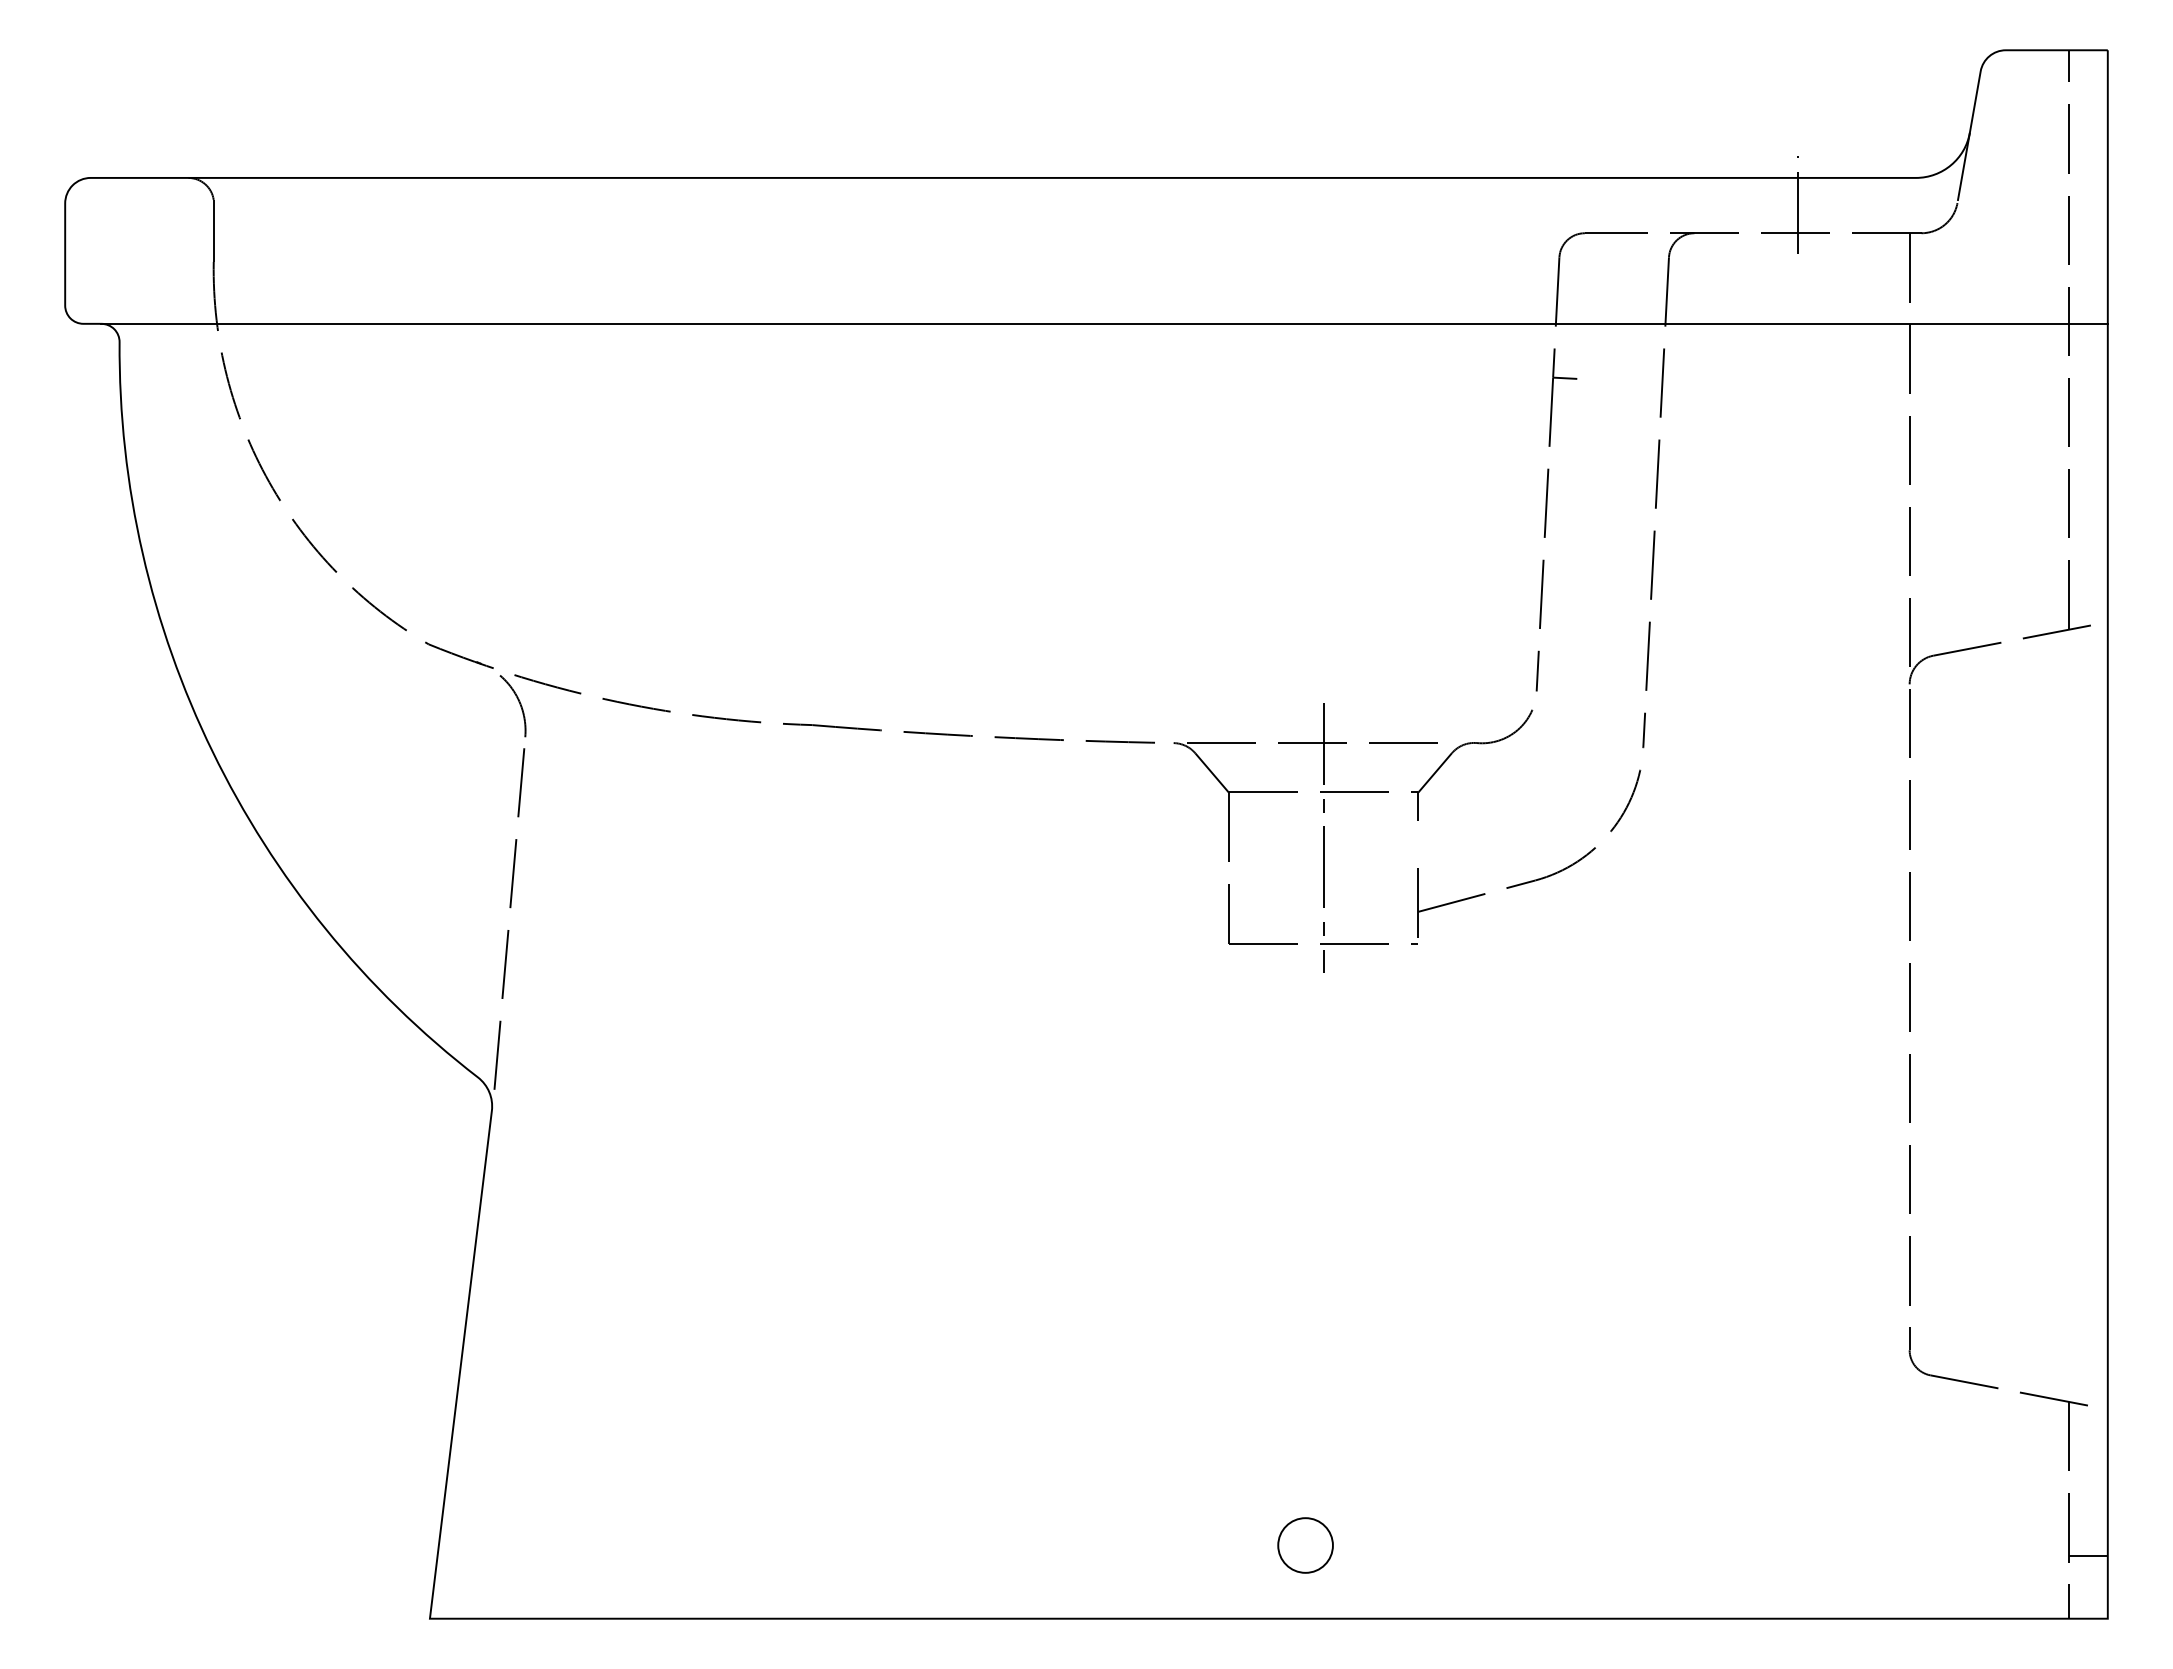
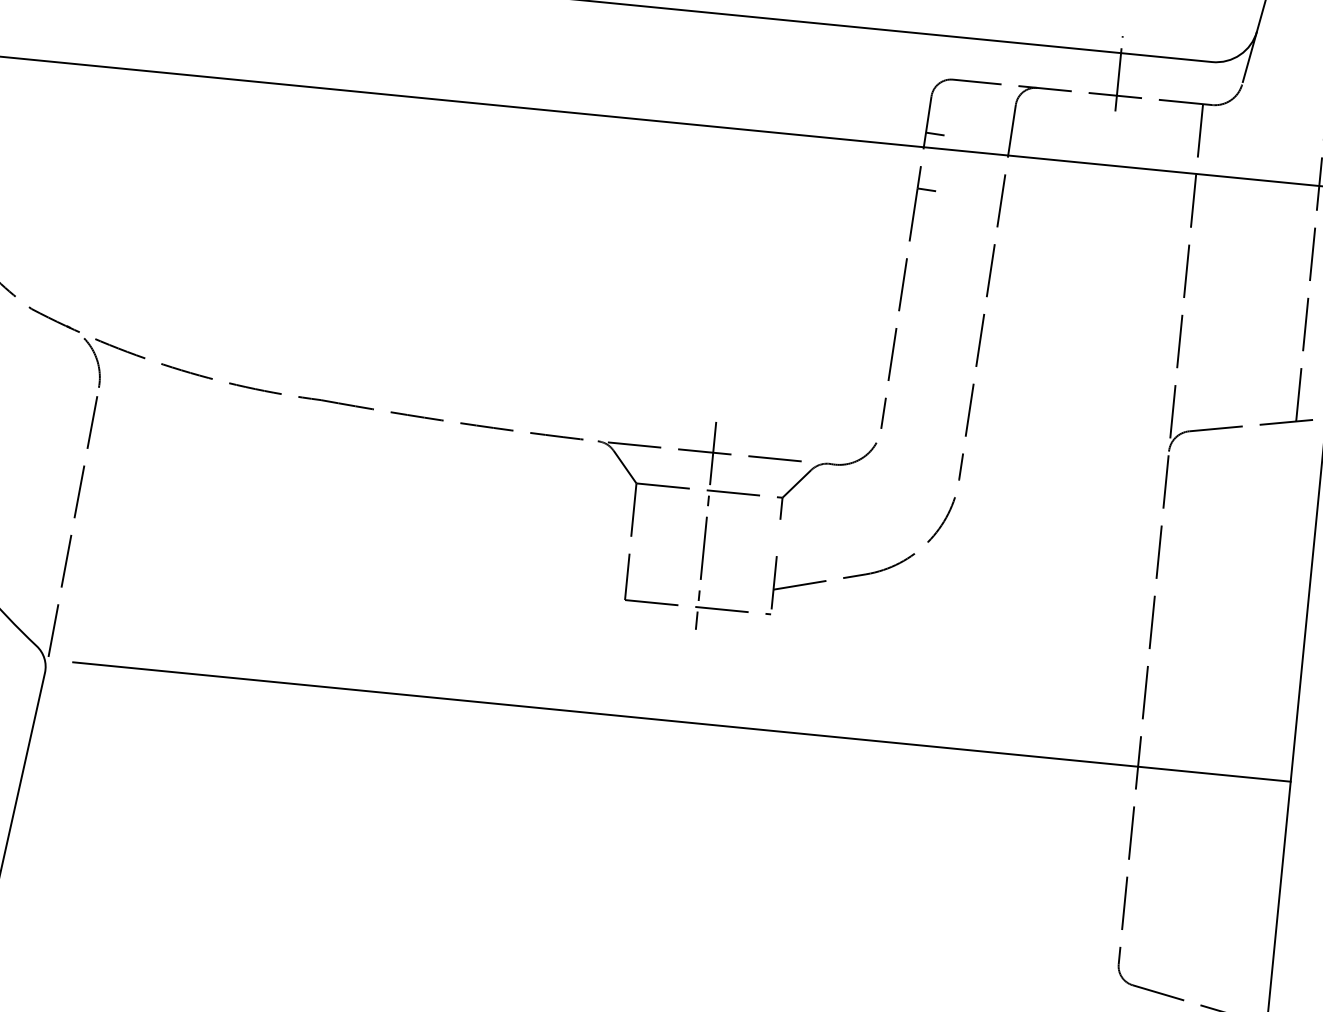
line: (1568, 305) -> (934, 134), added
line: (1316, 1093) -> (681, 721), added

